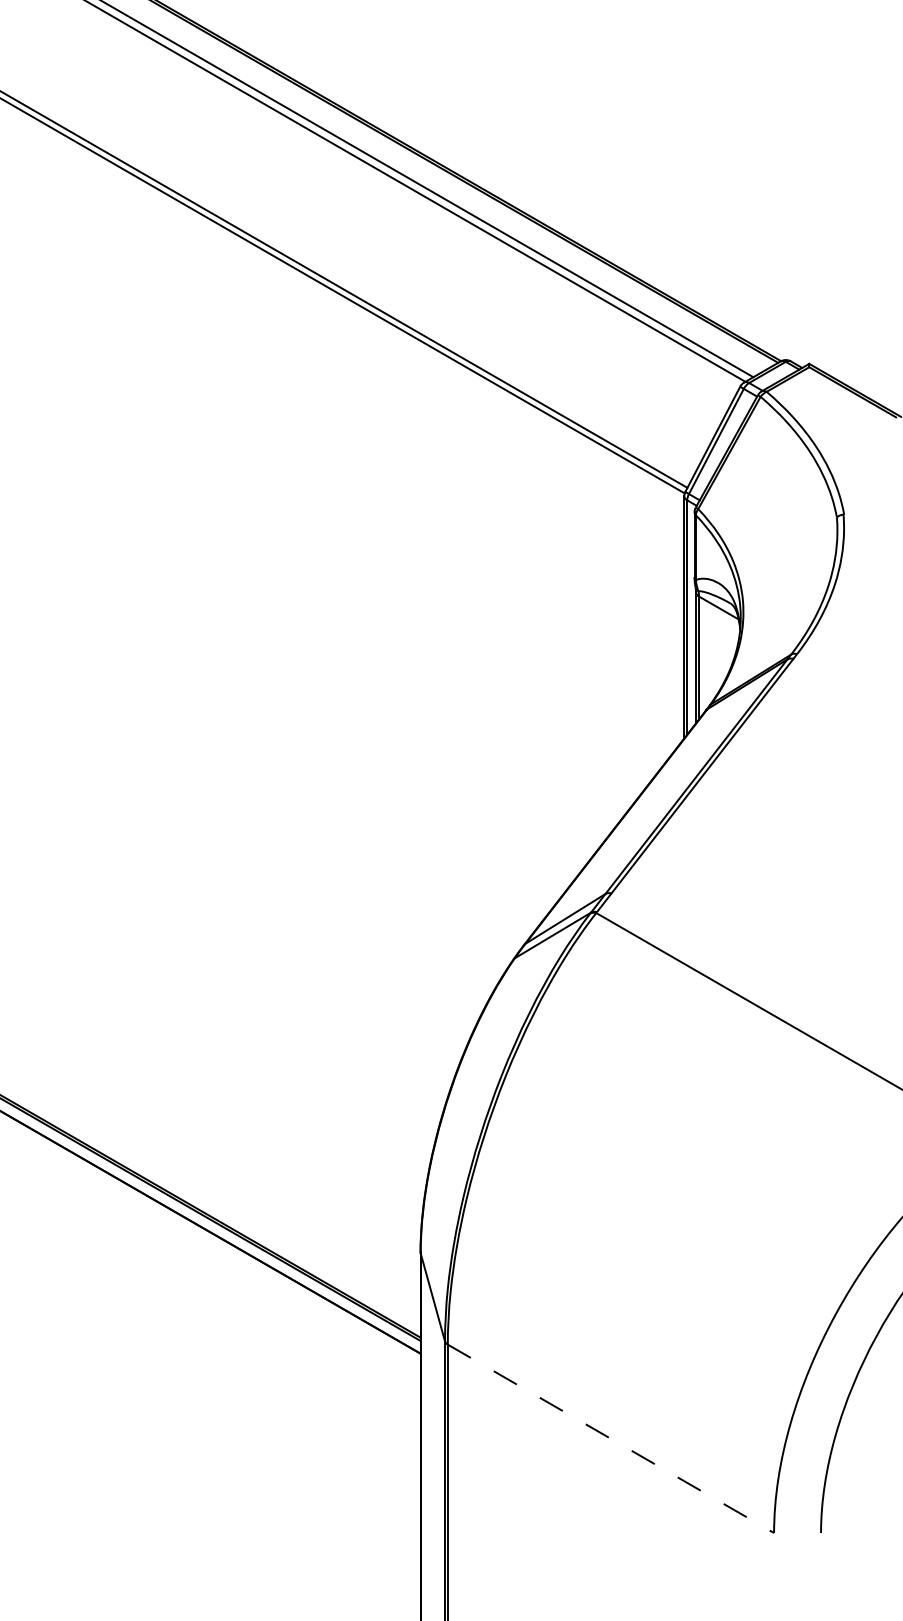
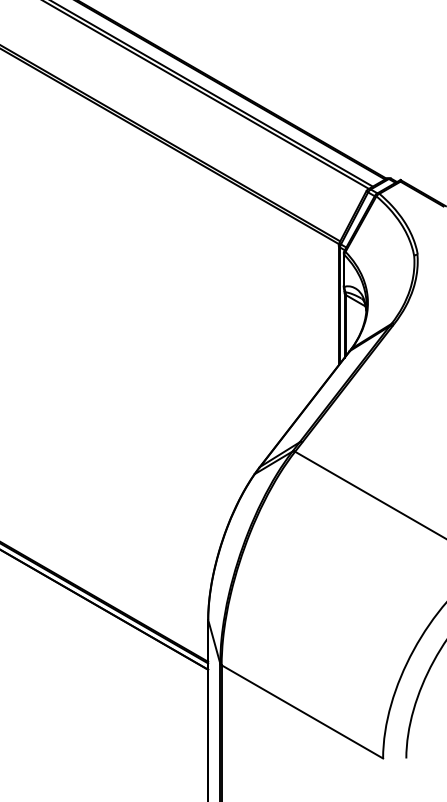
line: (611, 1440) -> (302, 712), dashed -> solid

